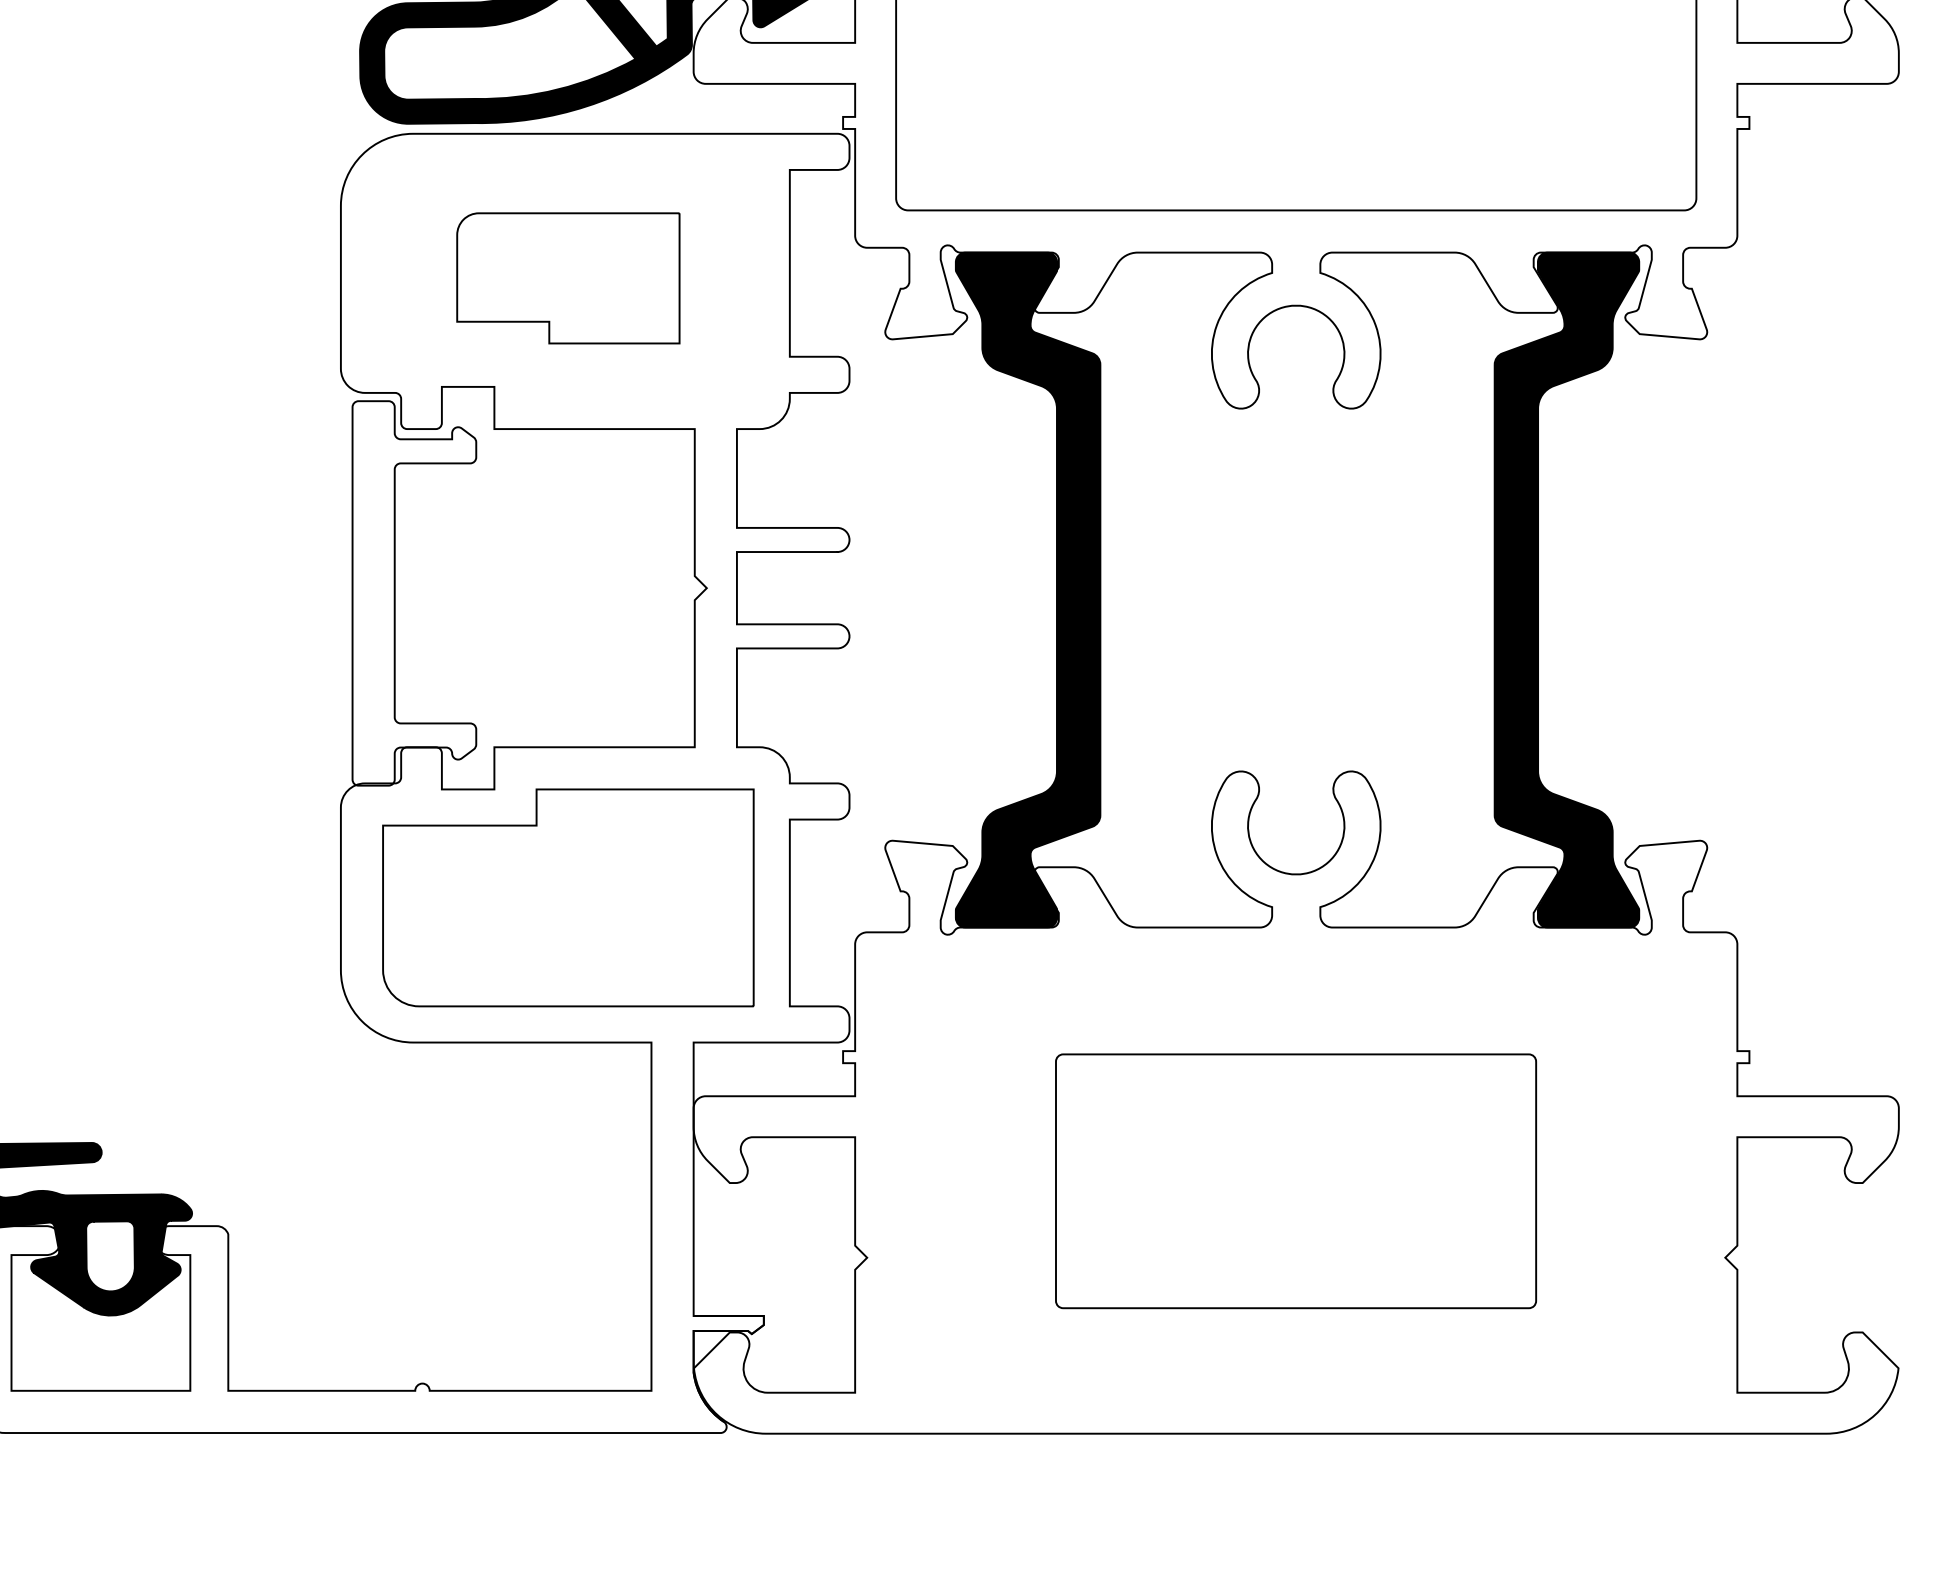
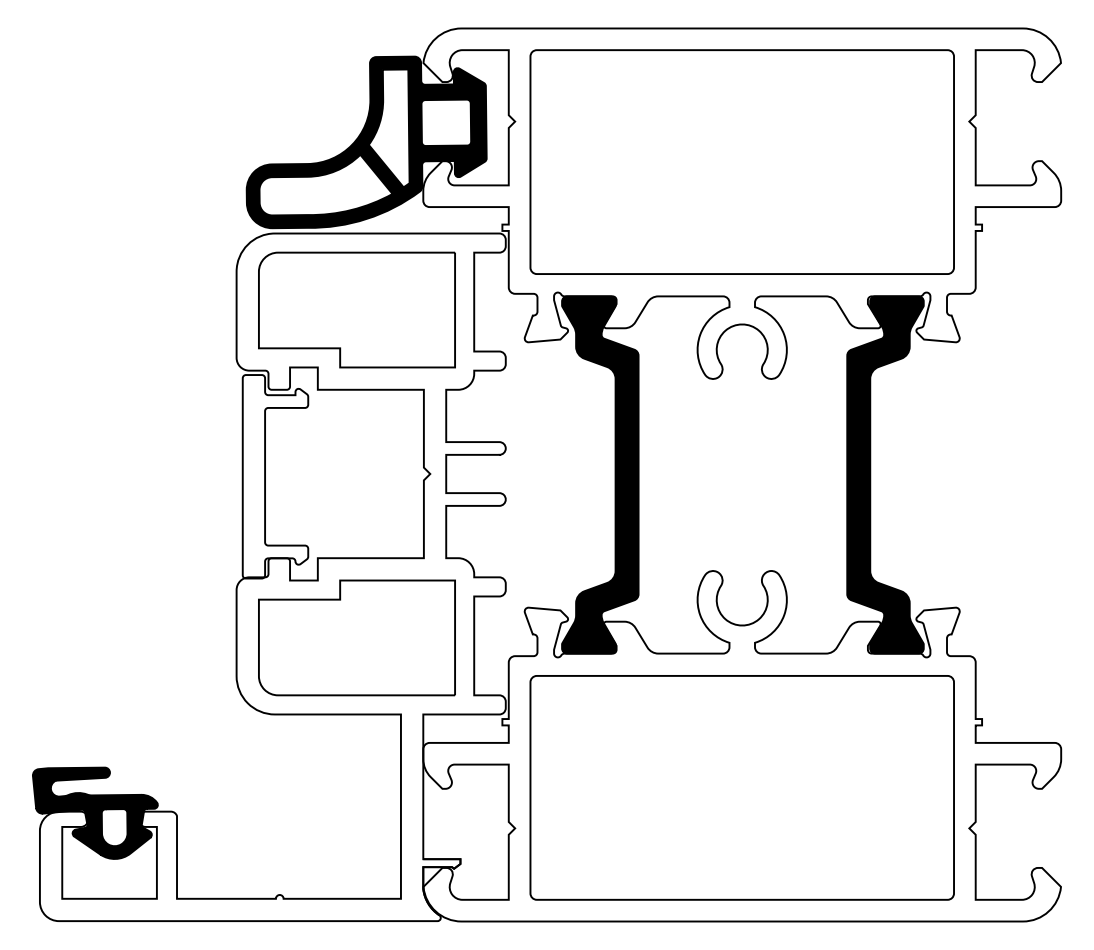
part: (567, 277) -> (356, 309), size x1.67
part: (1294, 1180) -> (741, 787), size x1.67

